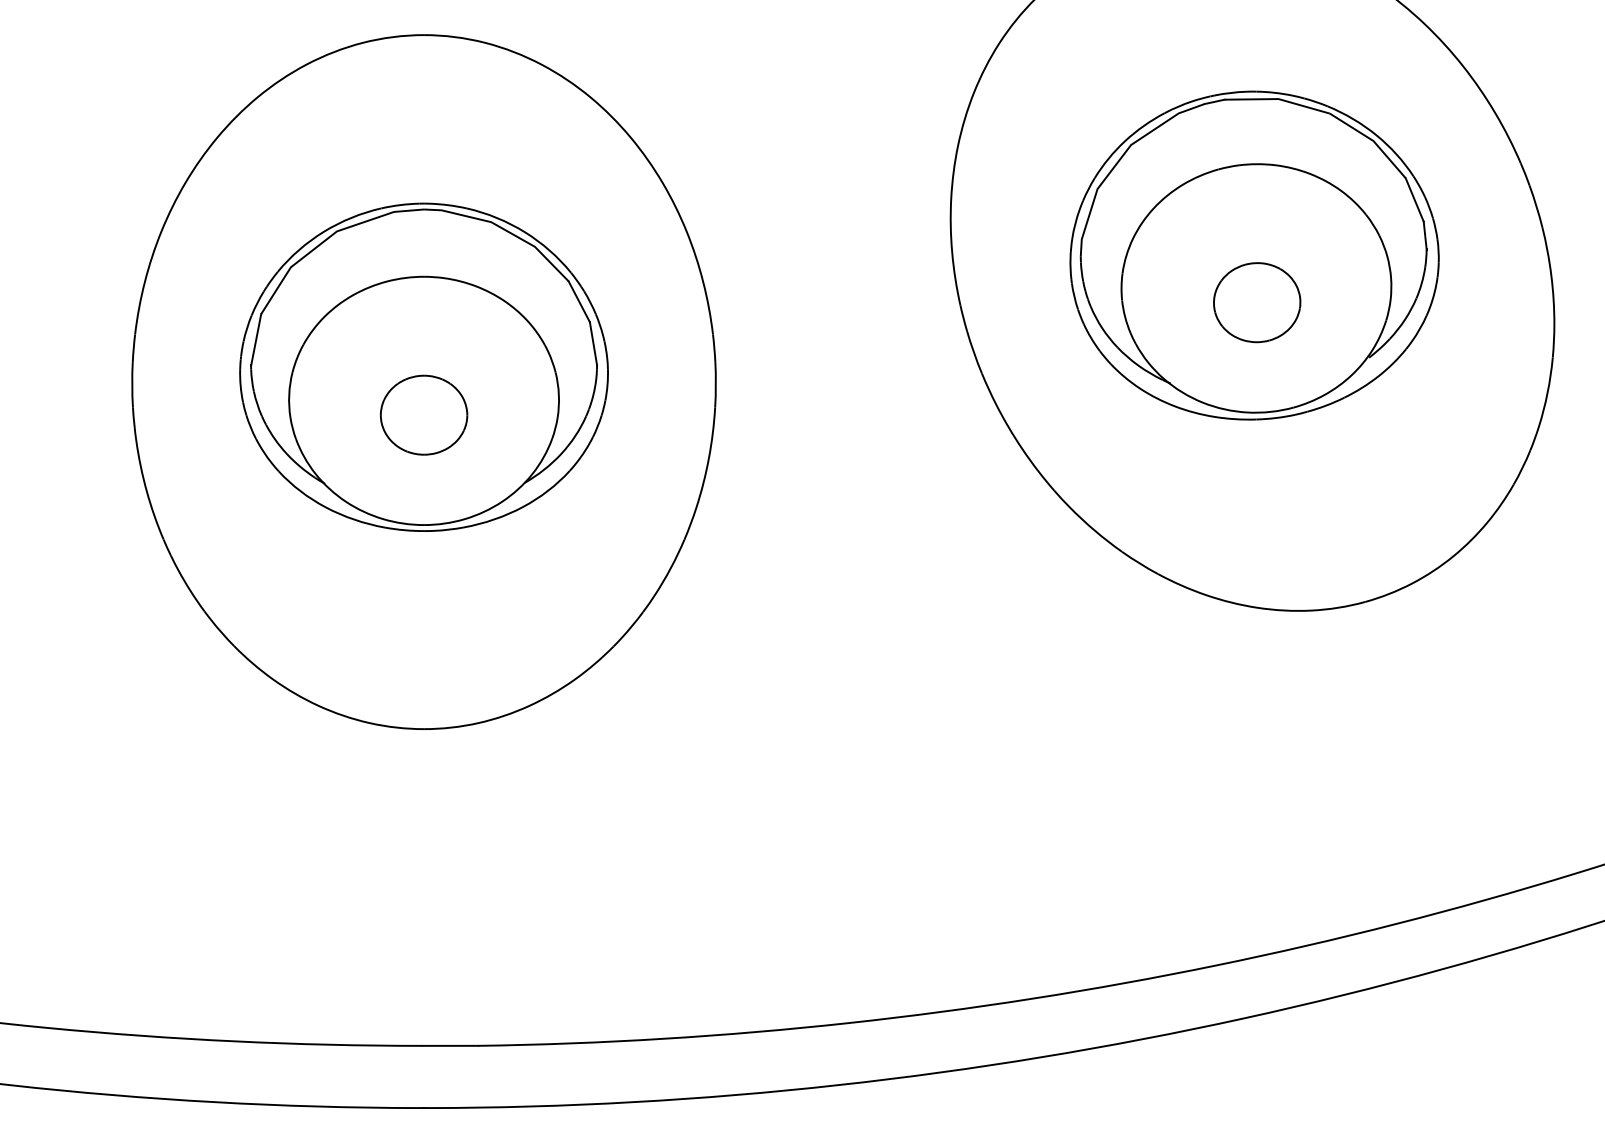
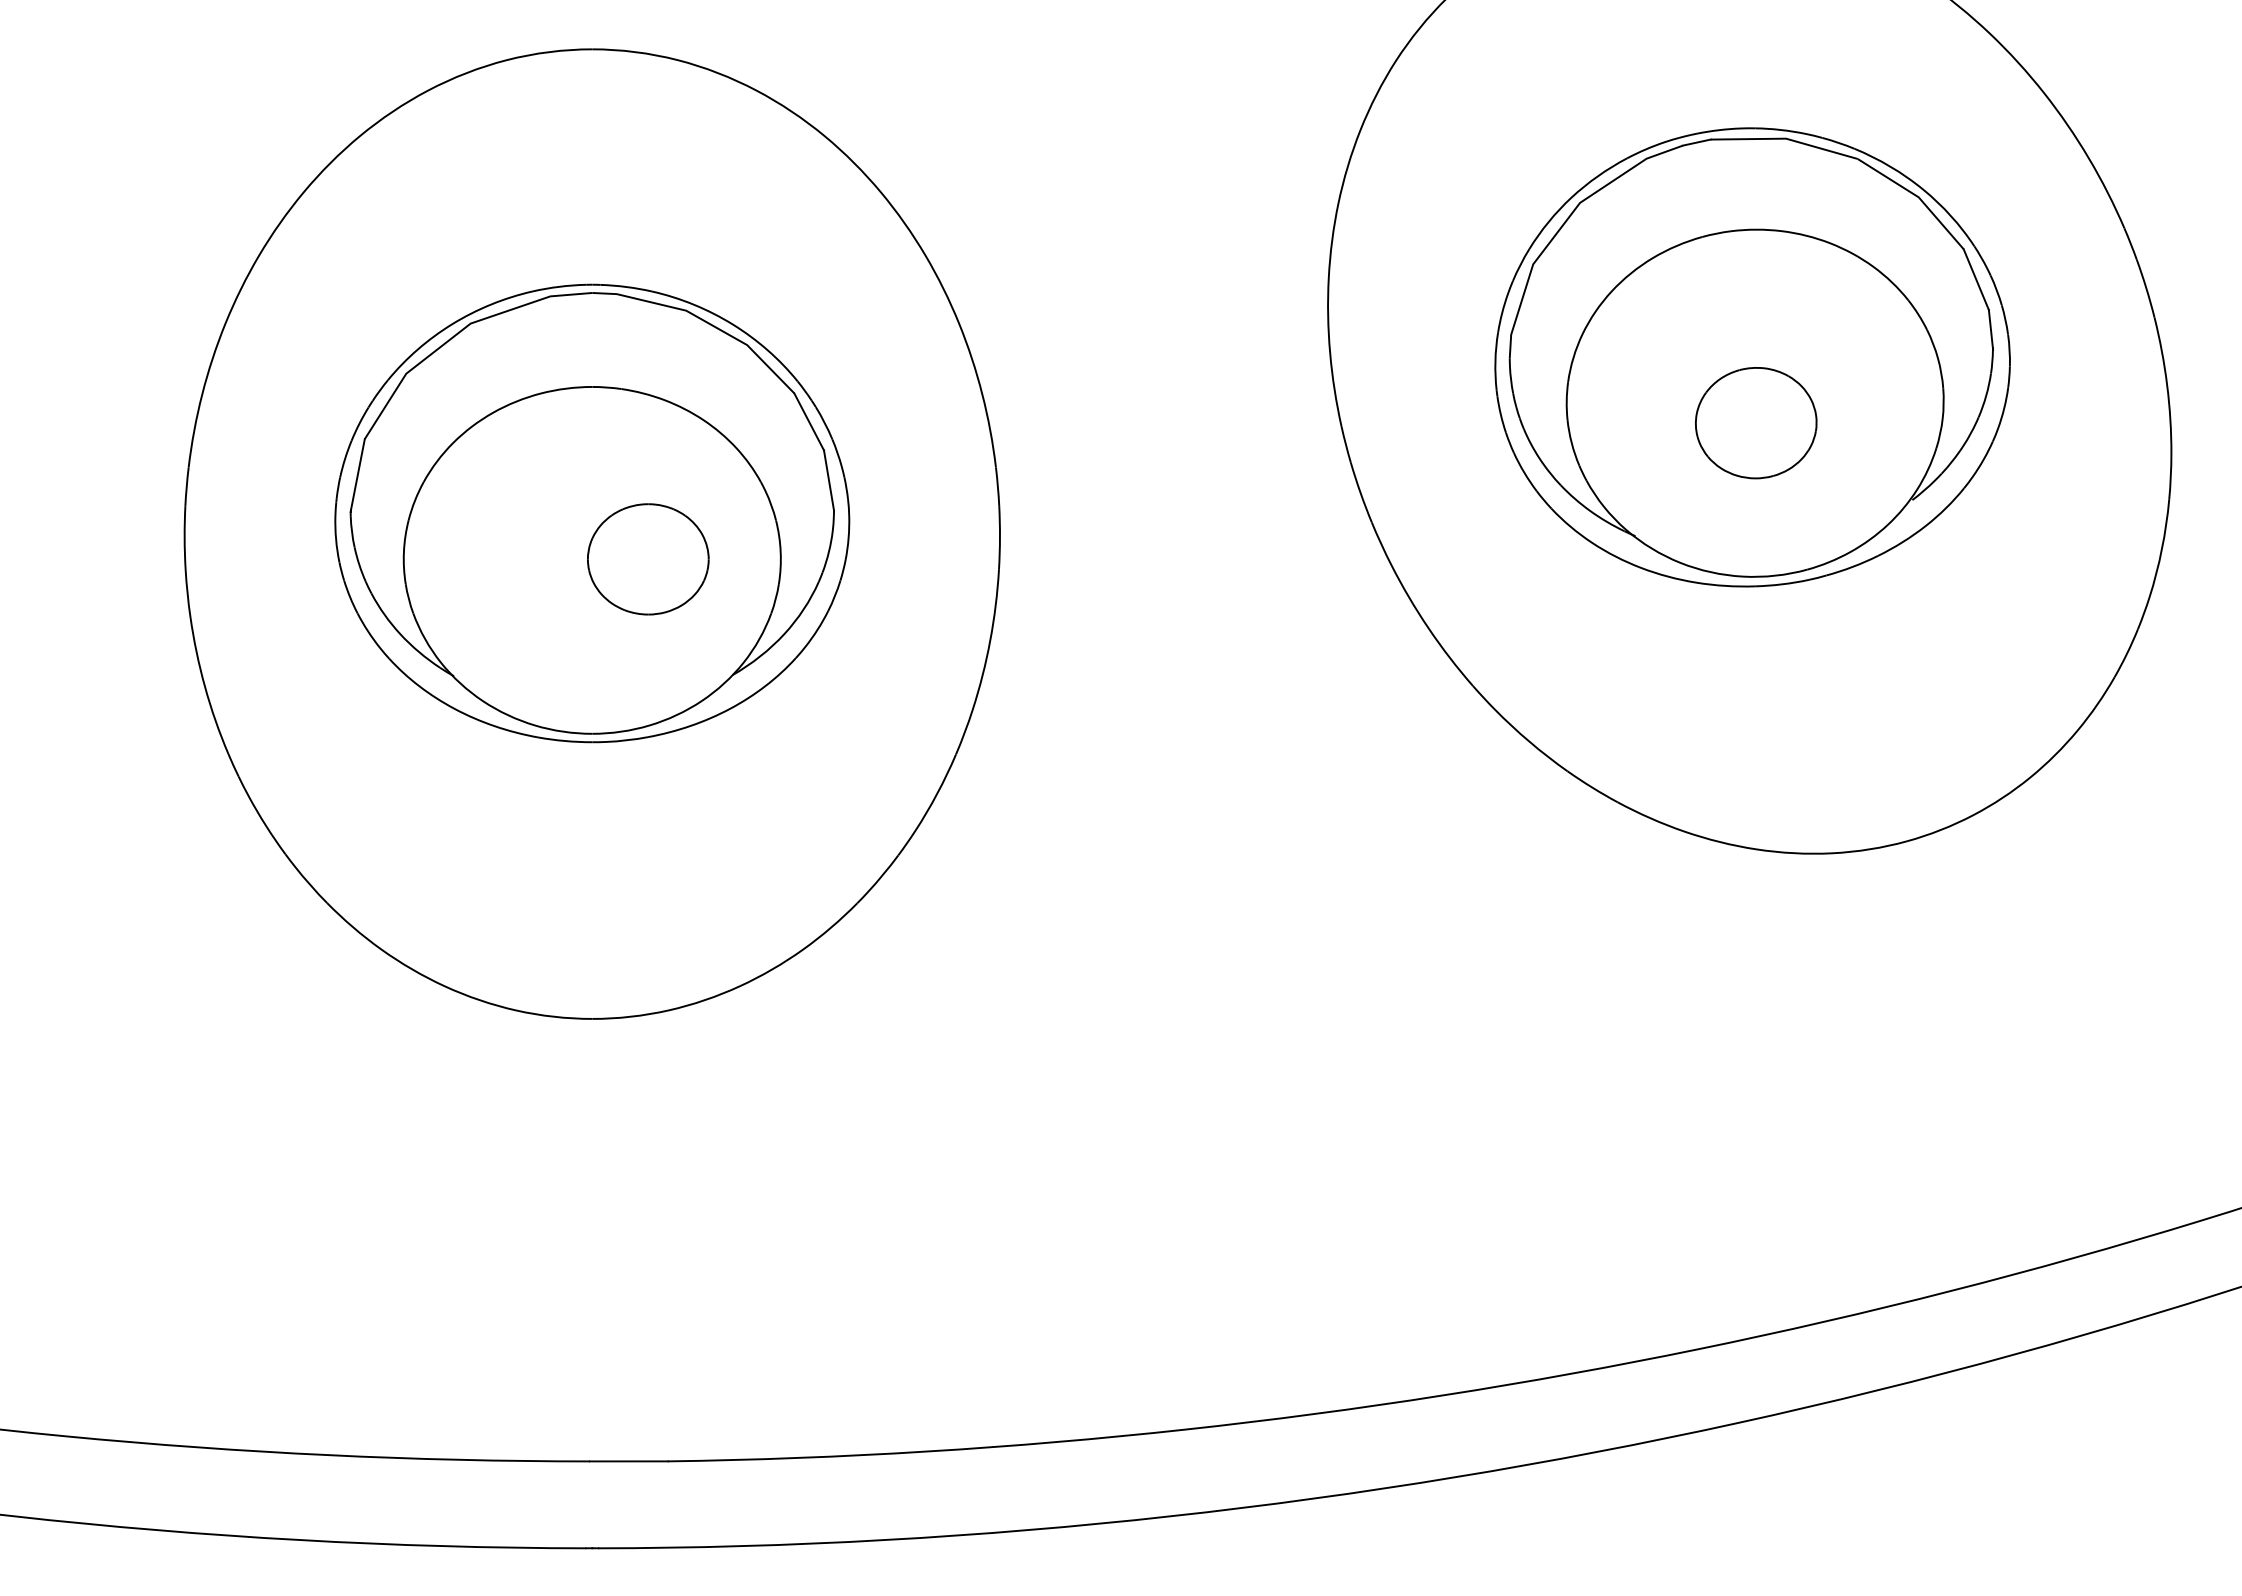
part: (424, 415) -> (648, 559), moved

